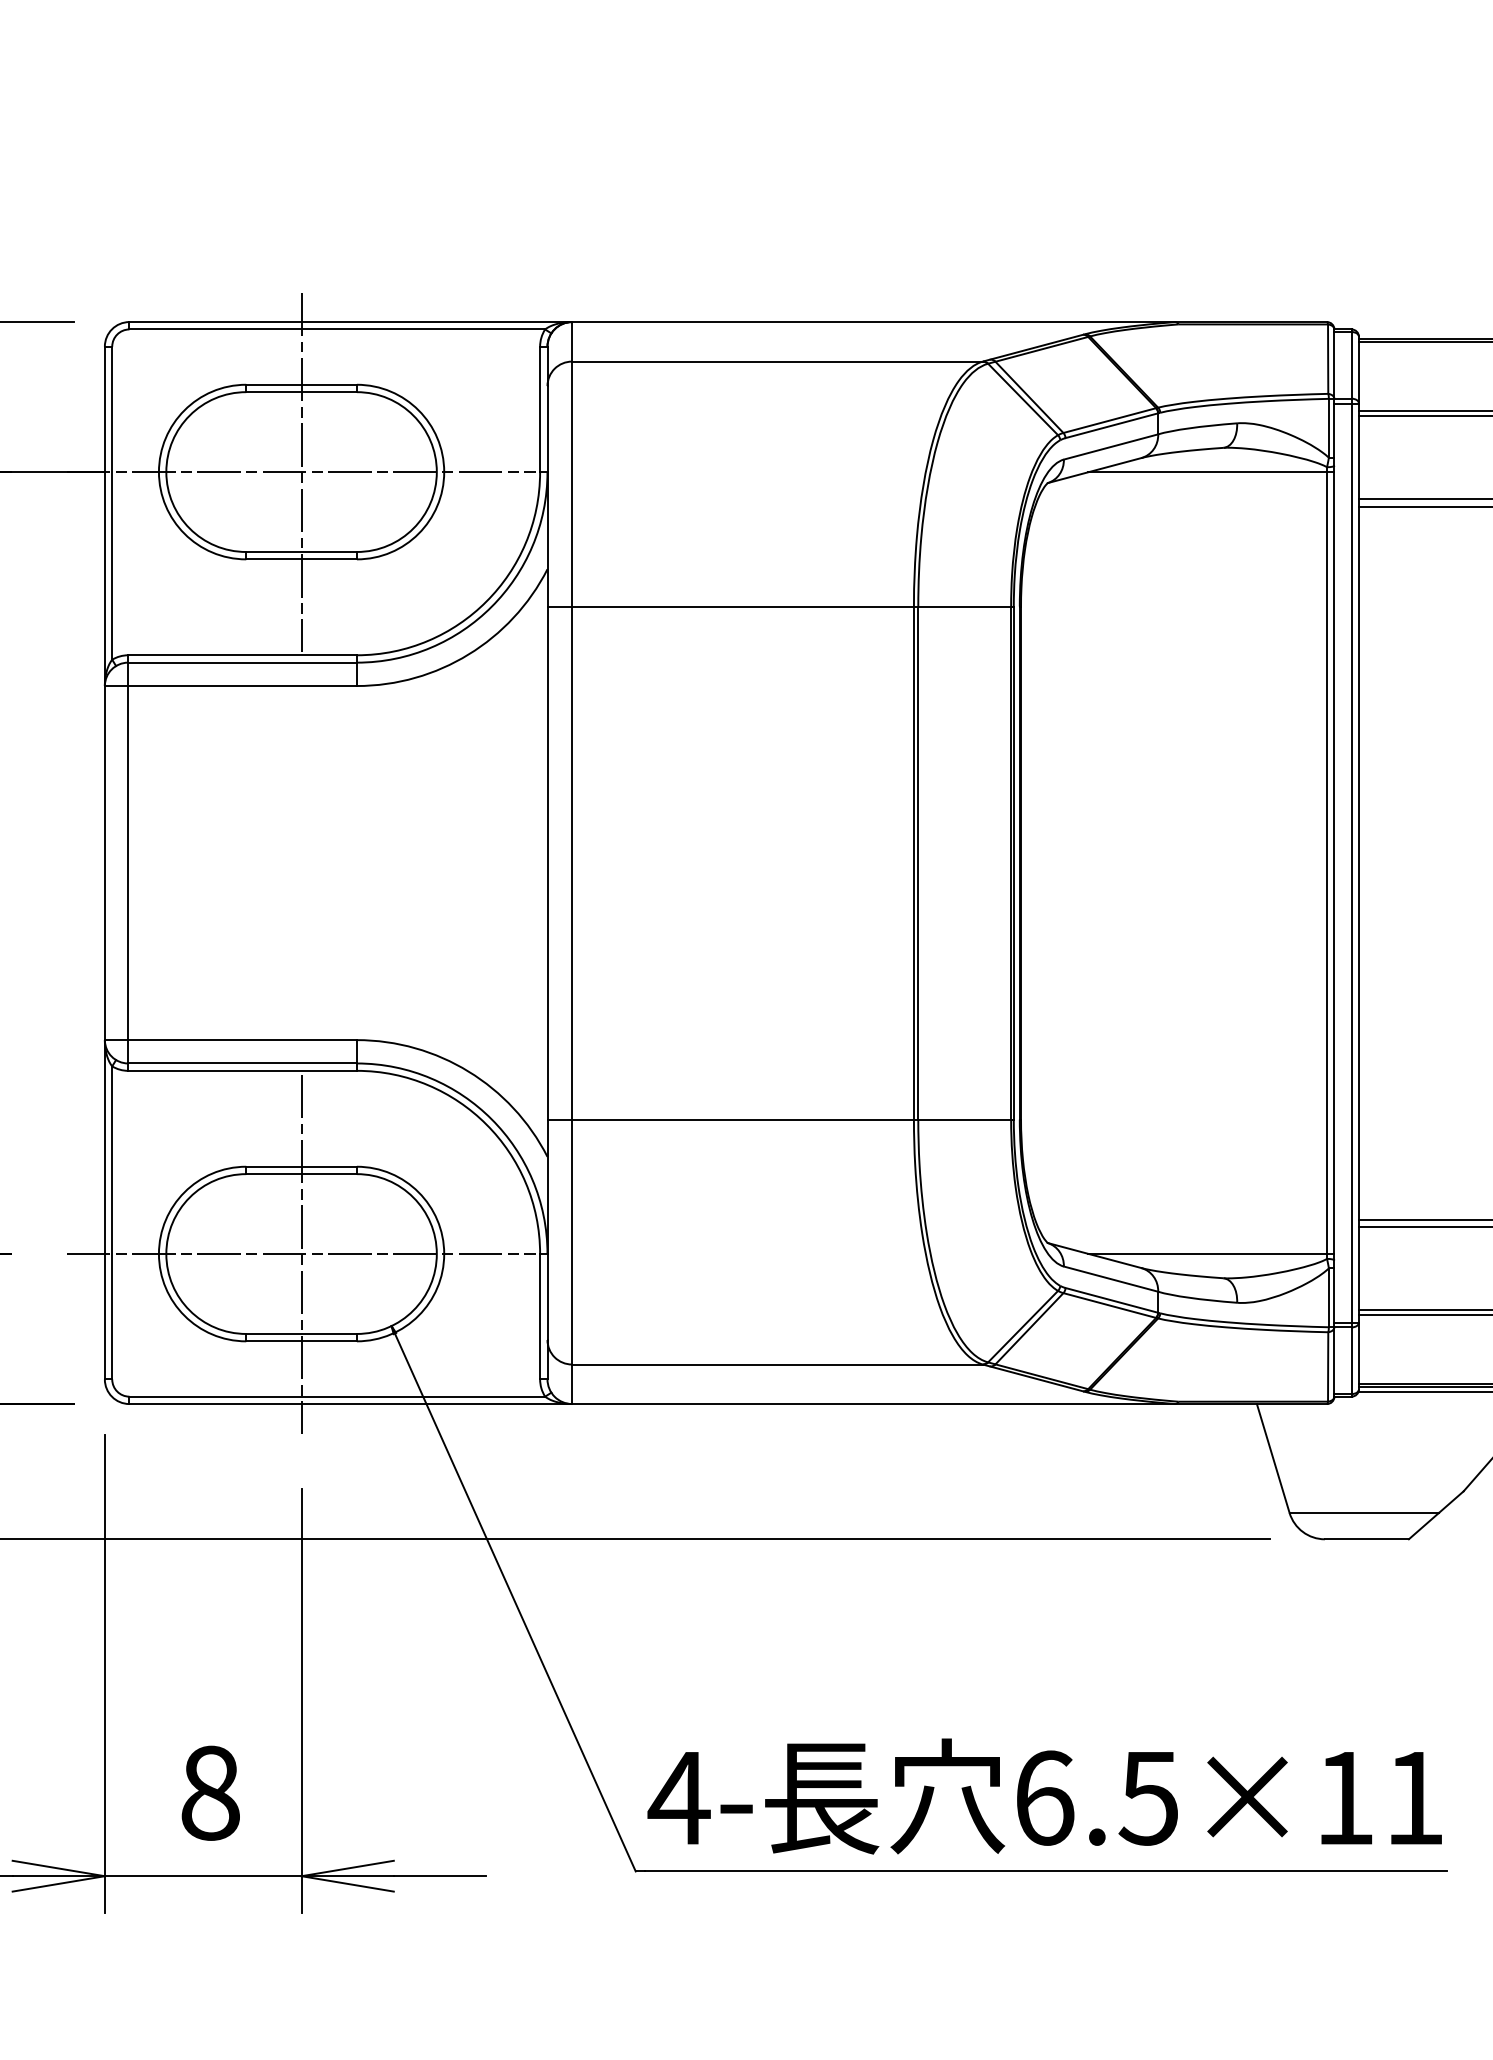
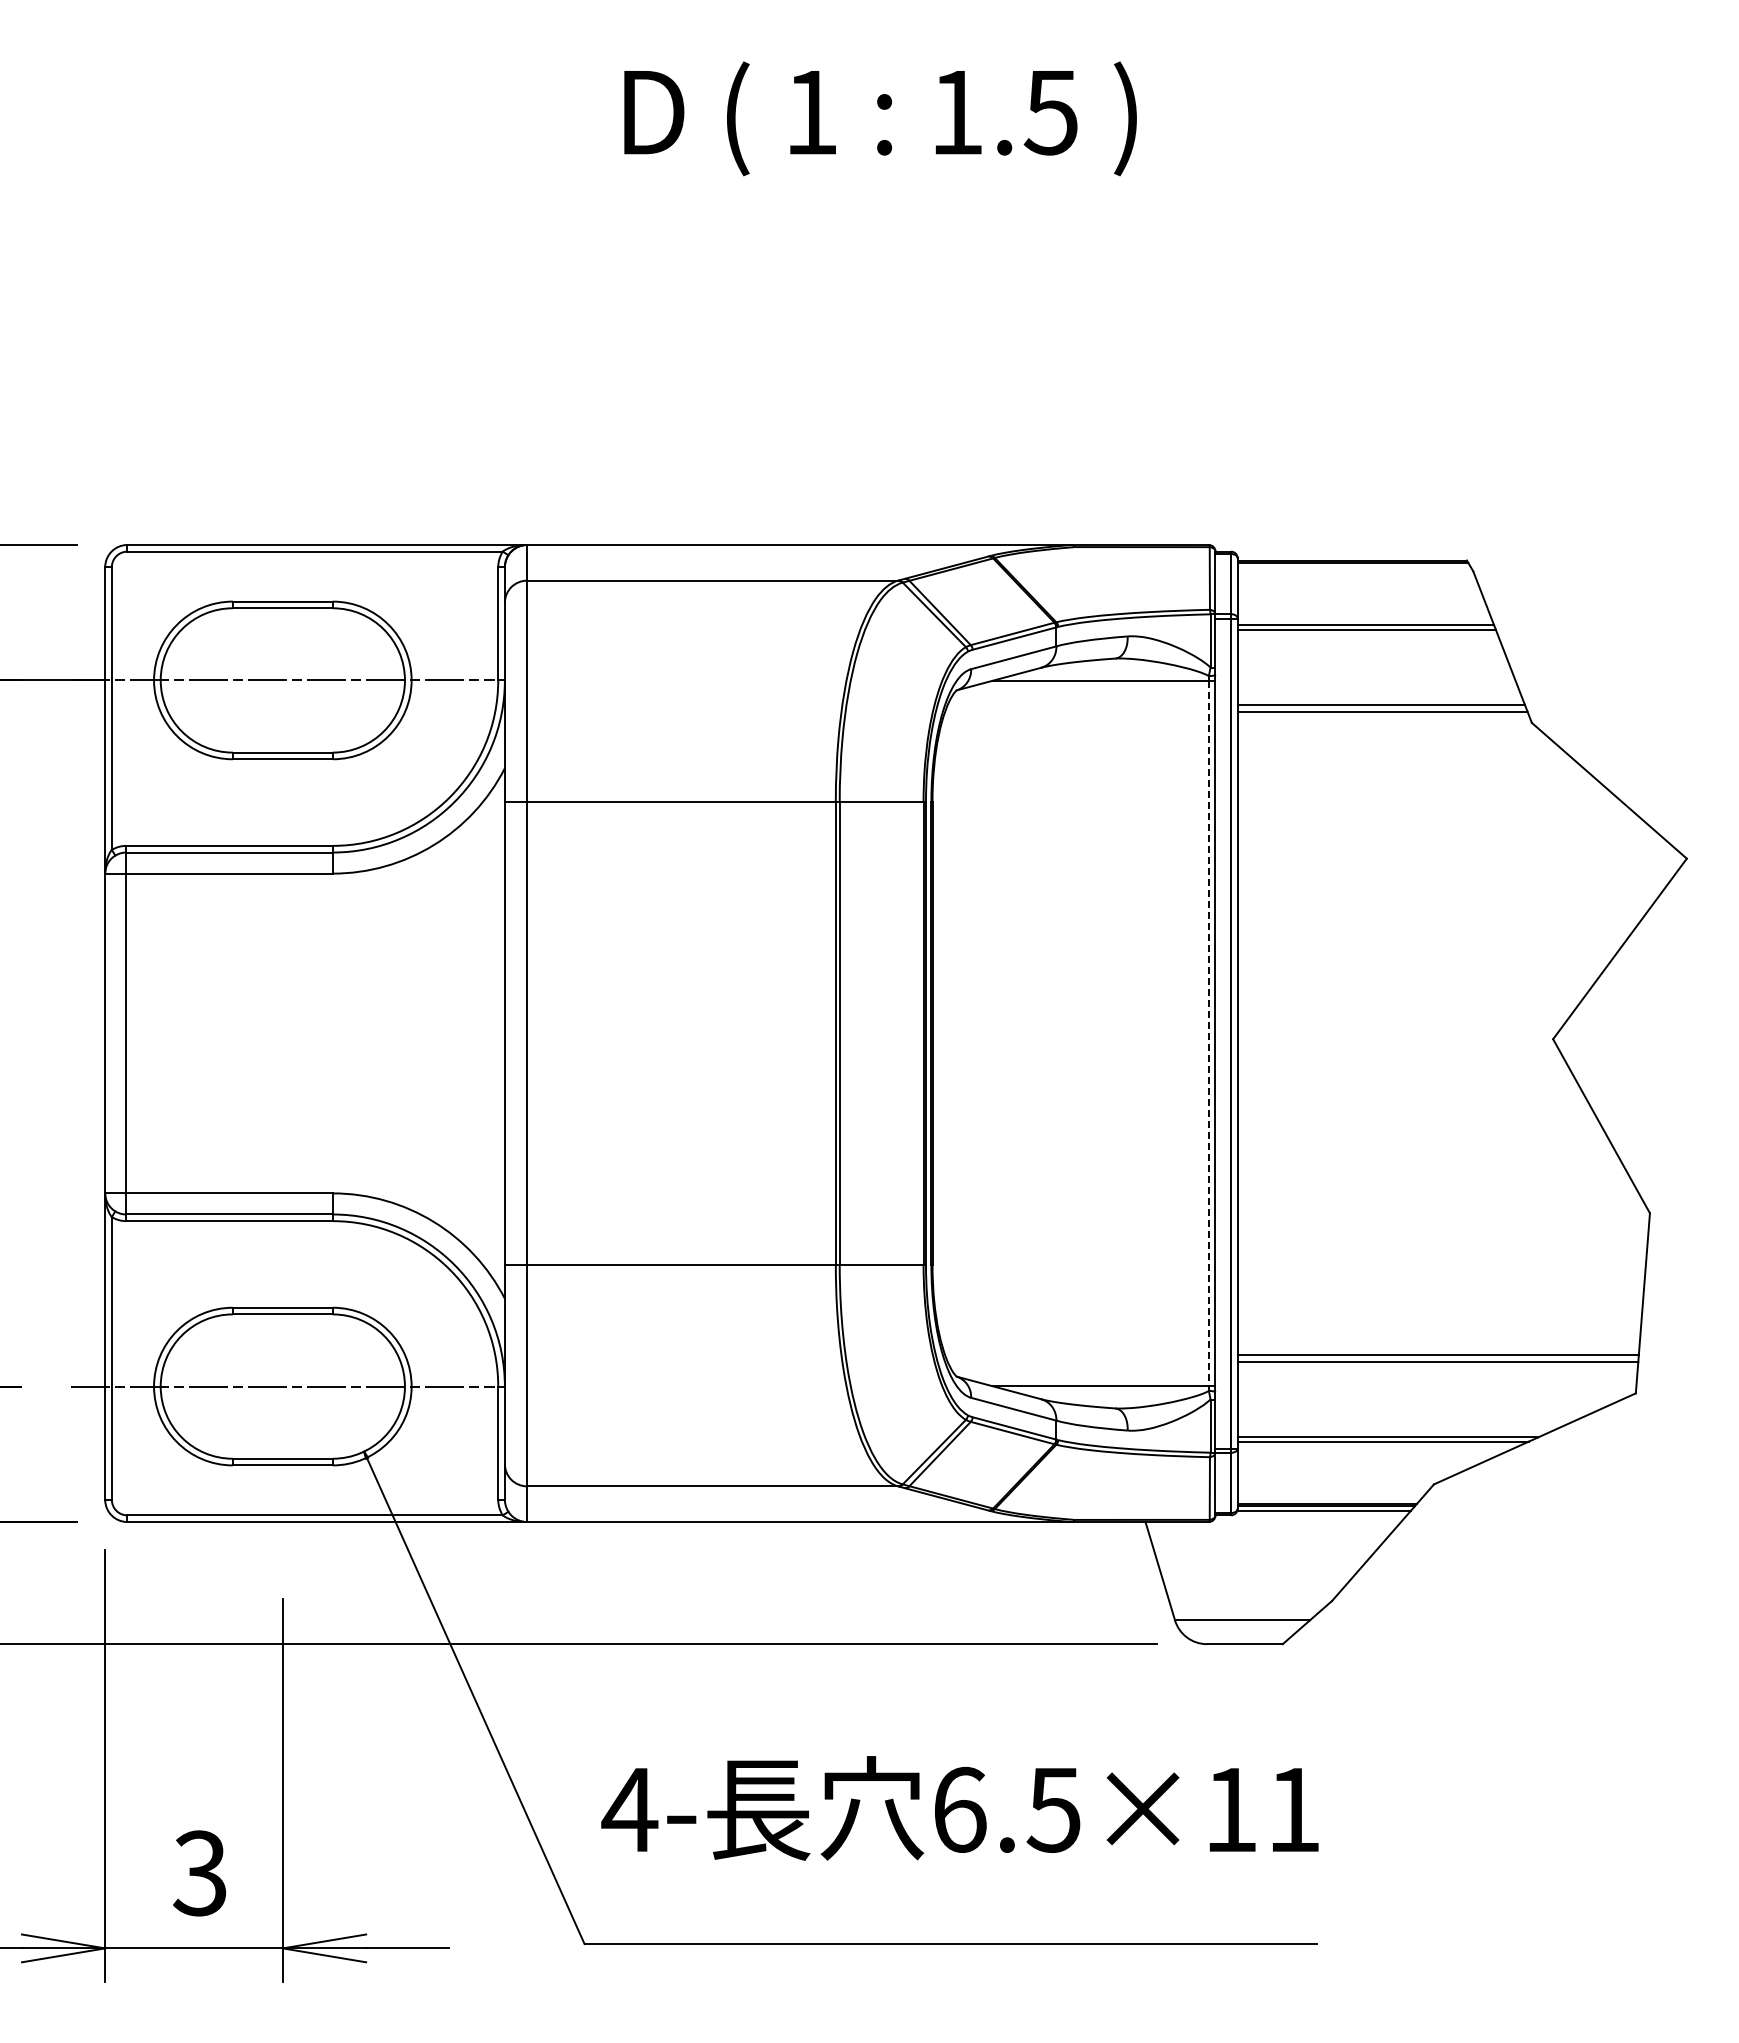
line: (301, 472) -> (282, 680), removed
line: (1326, 863) -> (1208, 1033), solid -> dashed
line: (301, 1253) -> (282, 1386), removed
text: (210, 1793) -> (200, 1873), 8 -> 3
text: (1044, 1796) -> (959, 1808), moved

